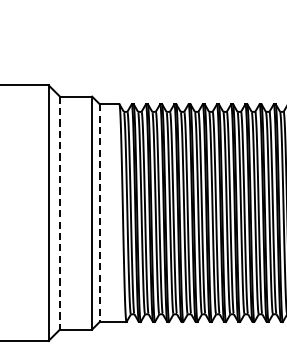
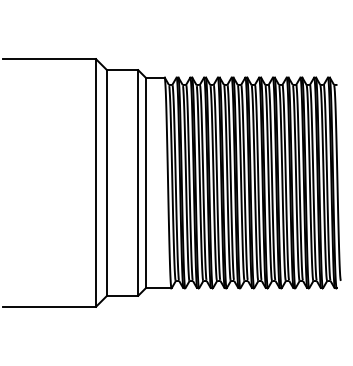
line: (60, 212) -> (107, 182), dashed -> solid
line: (99, 213) -> (145, 183), dashed -> solid

